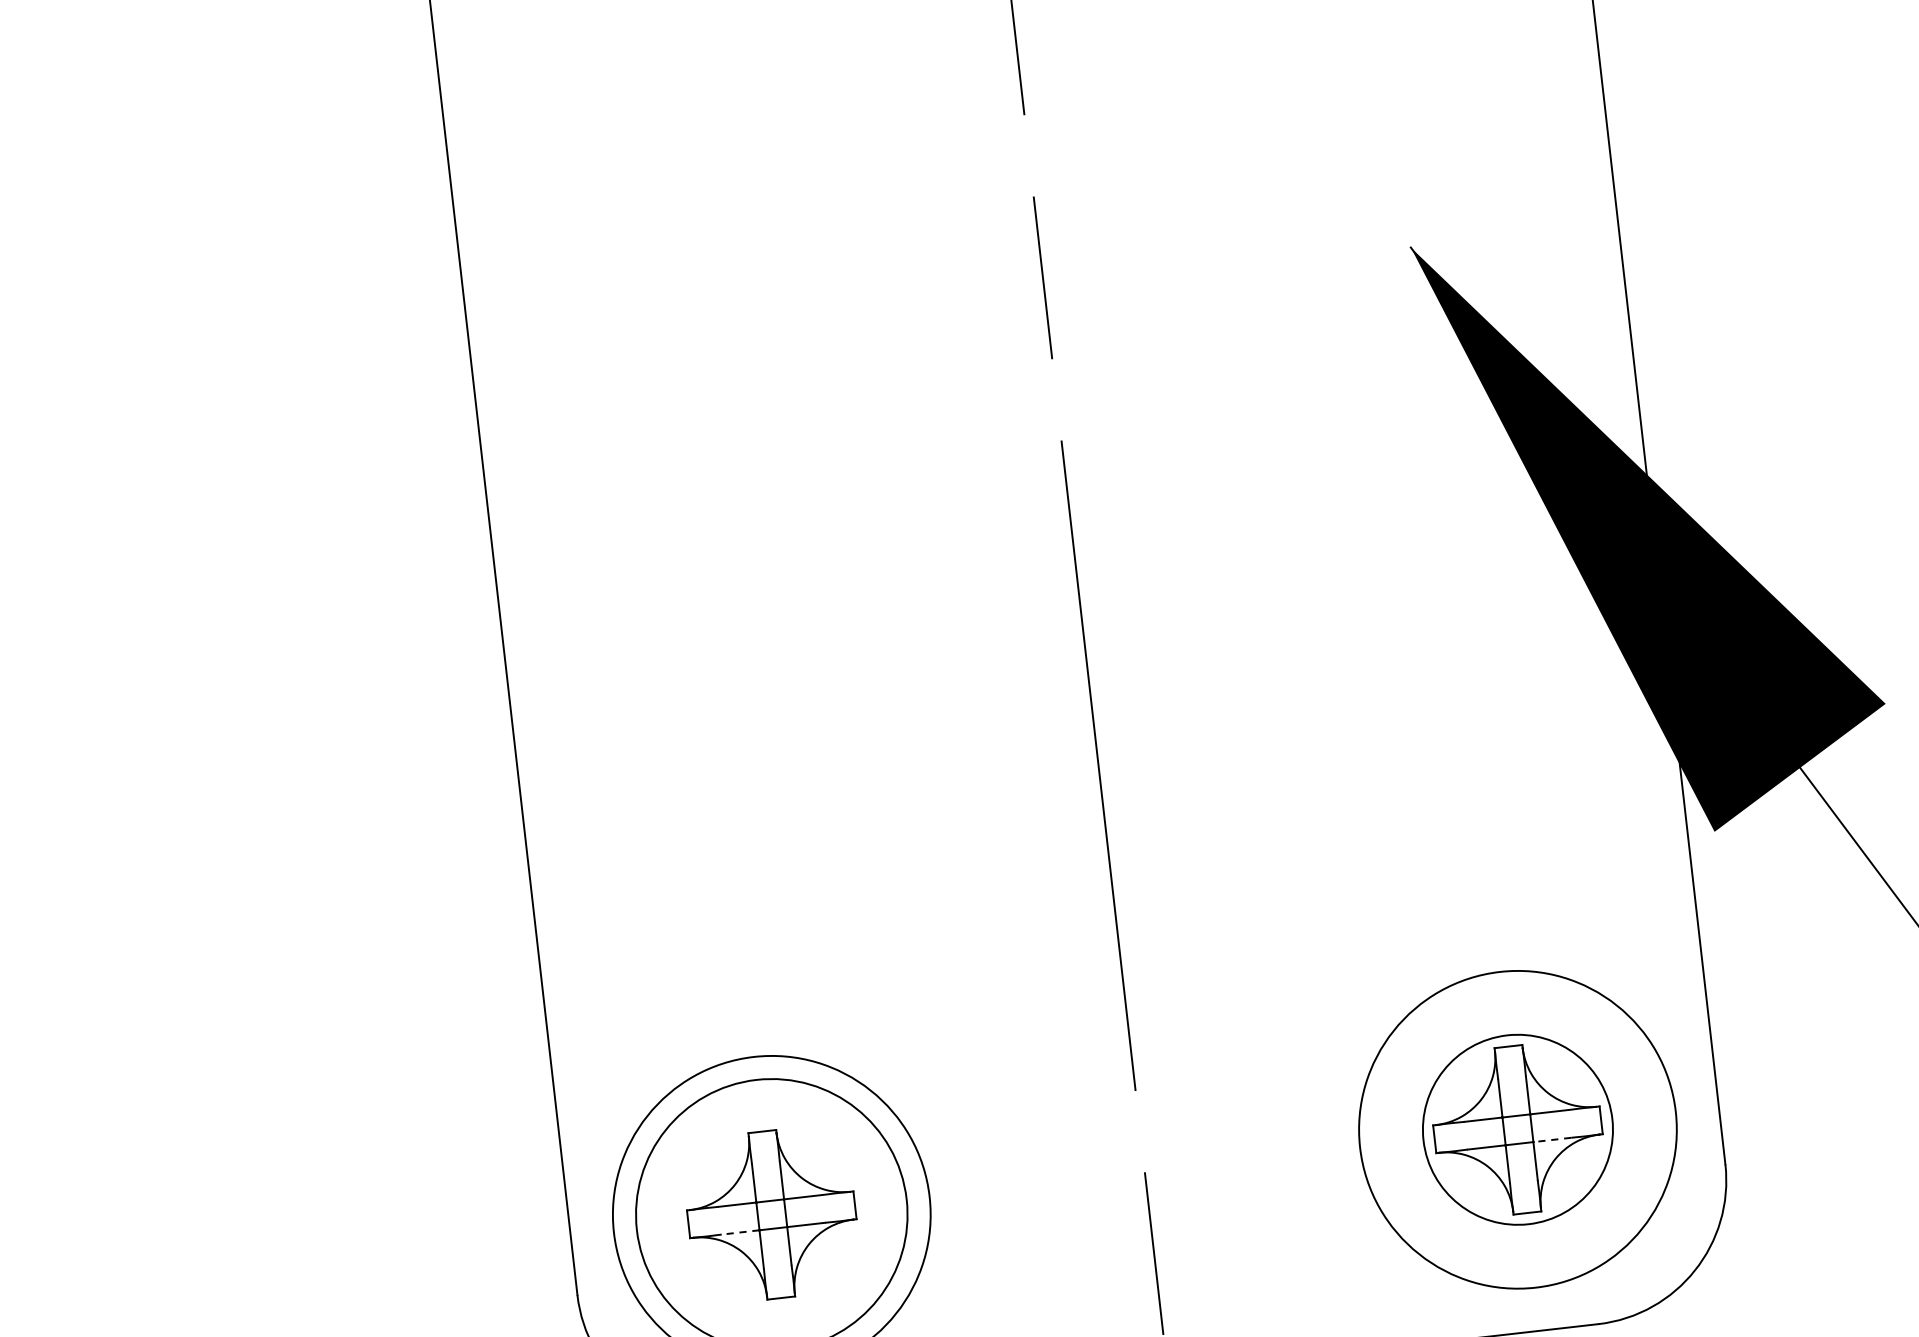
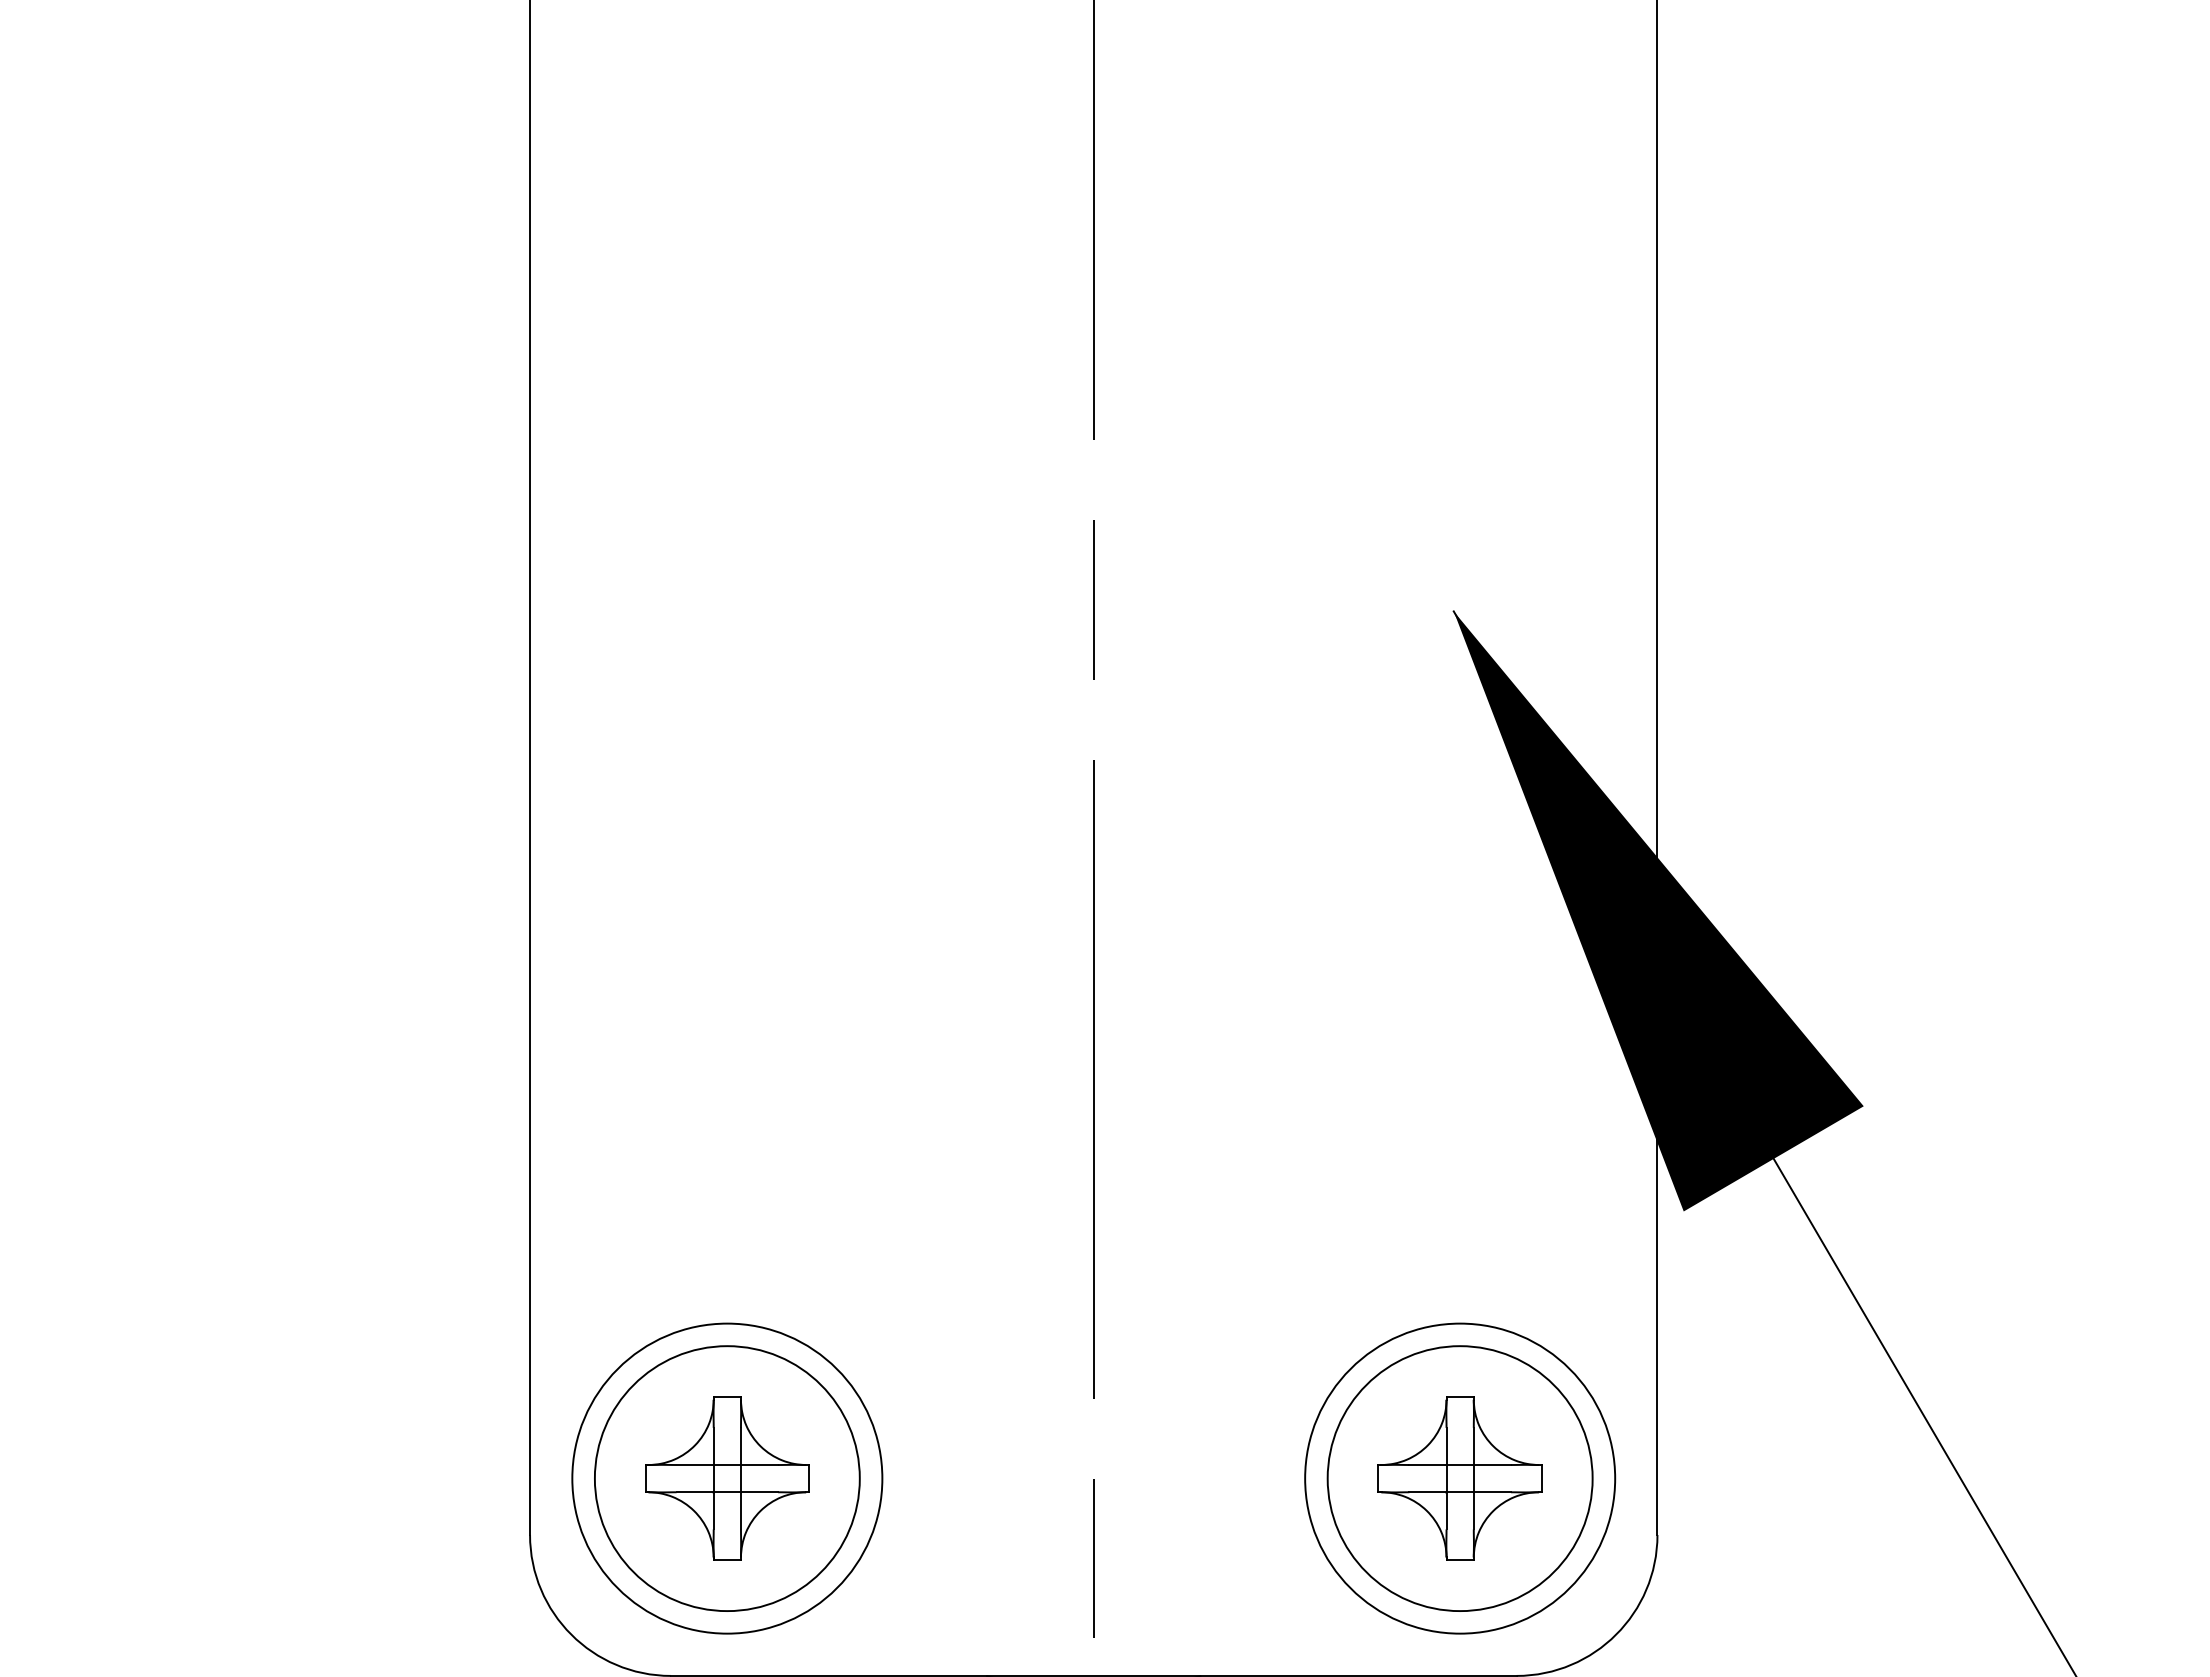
circle: (1517, 1129) -> (1459, 1478), size x1.43
line: (1552, 1140) -> (1492, 1492), dashed -> solid
line: (740, 1232) -> (695, 1492), dashed -> solid

